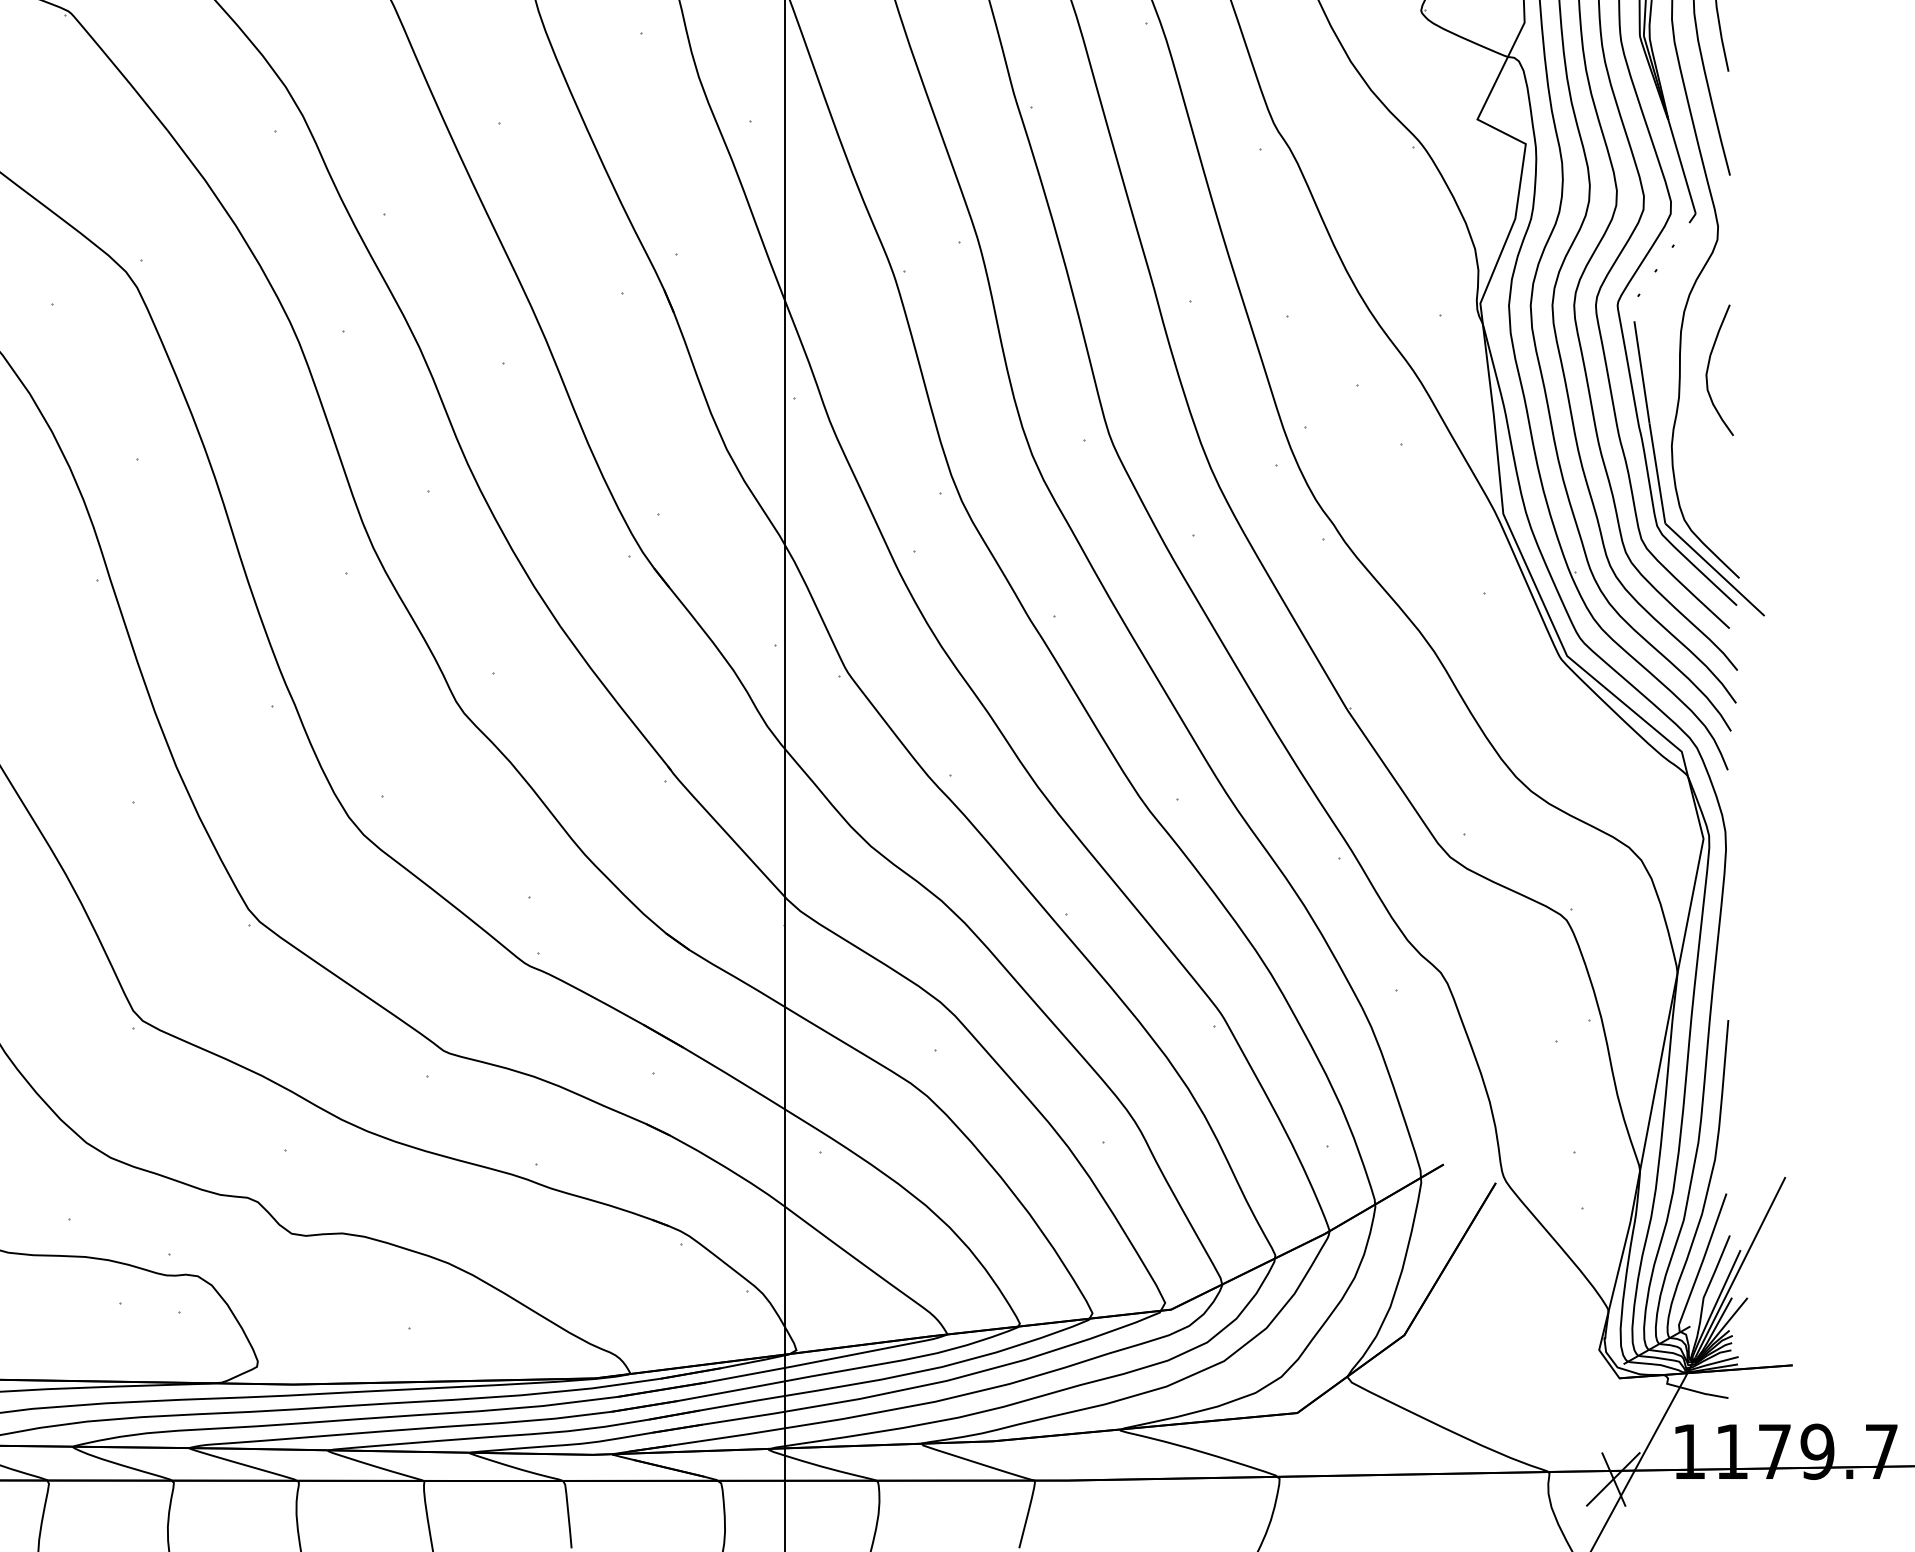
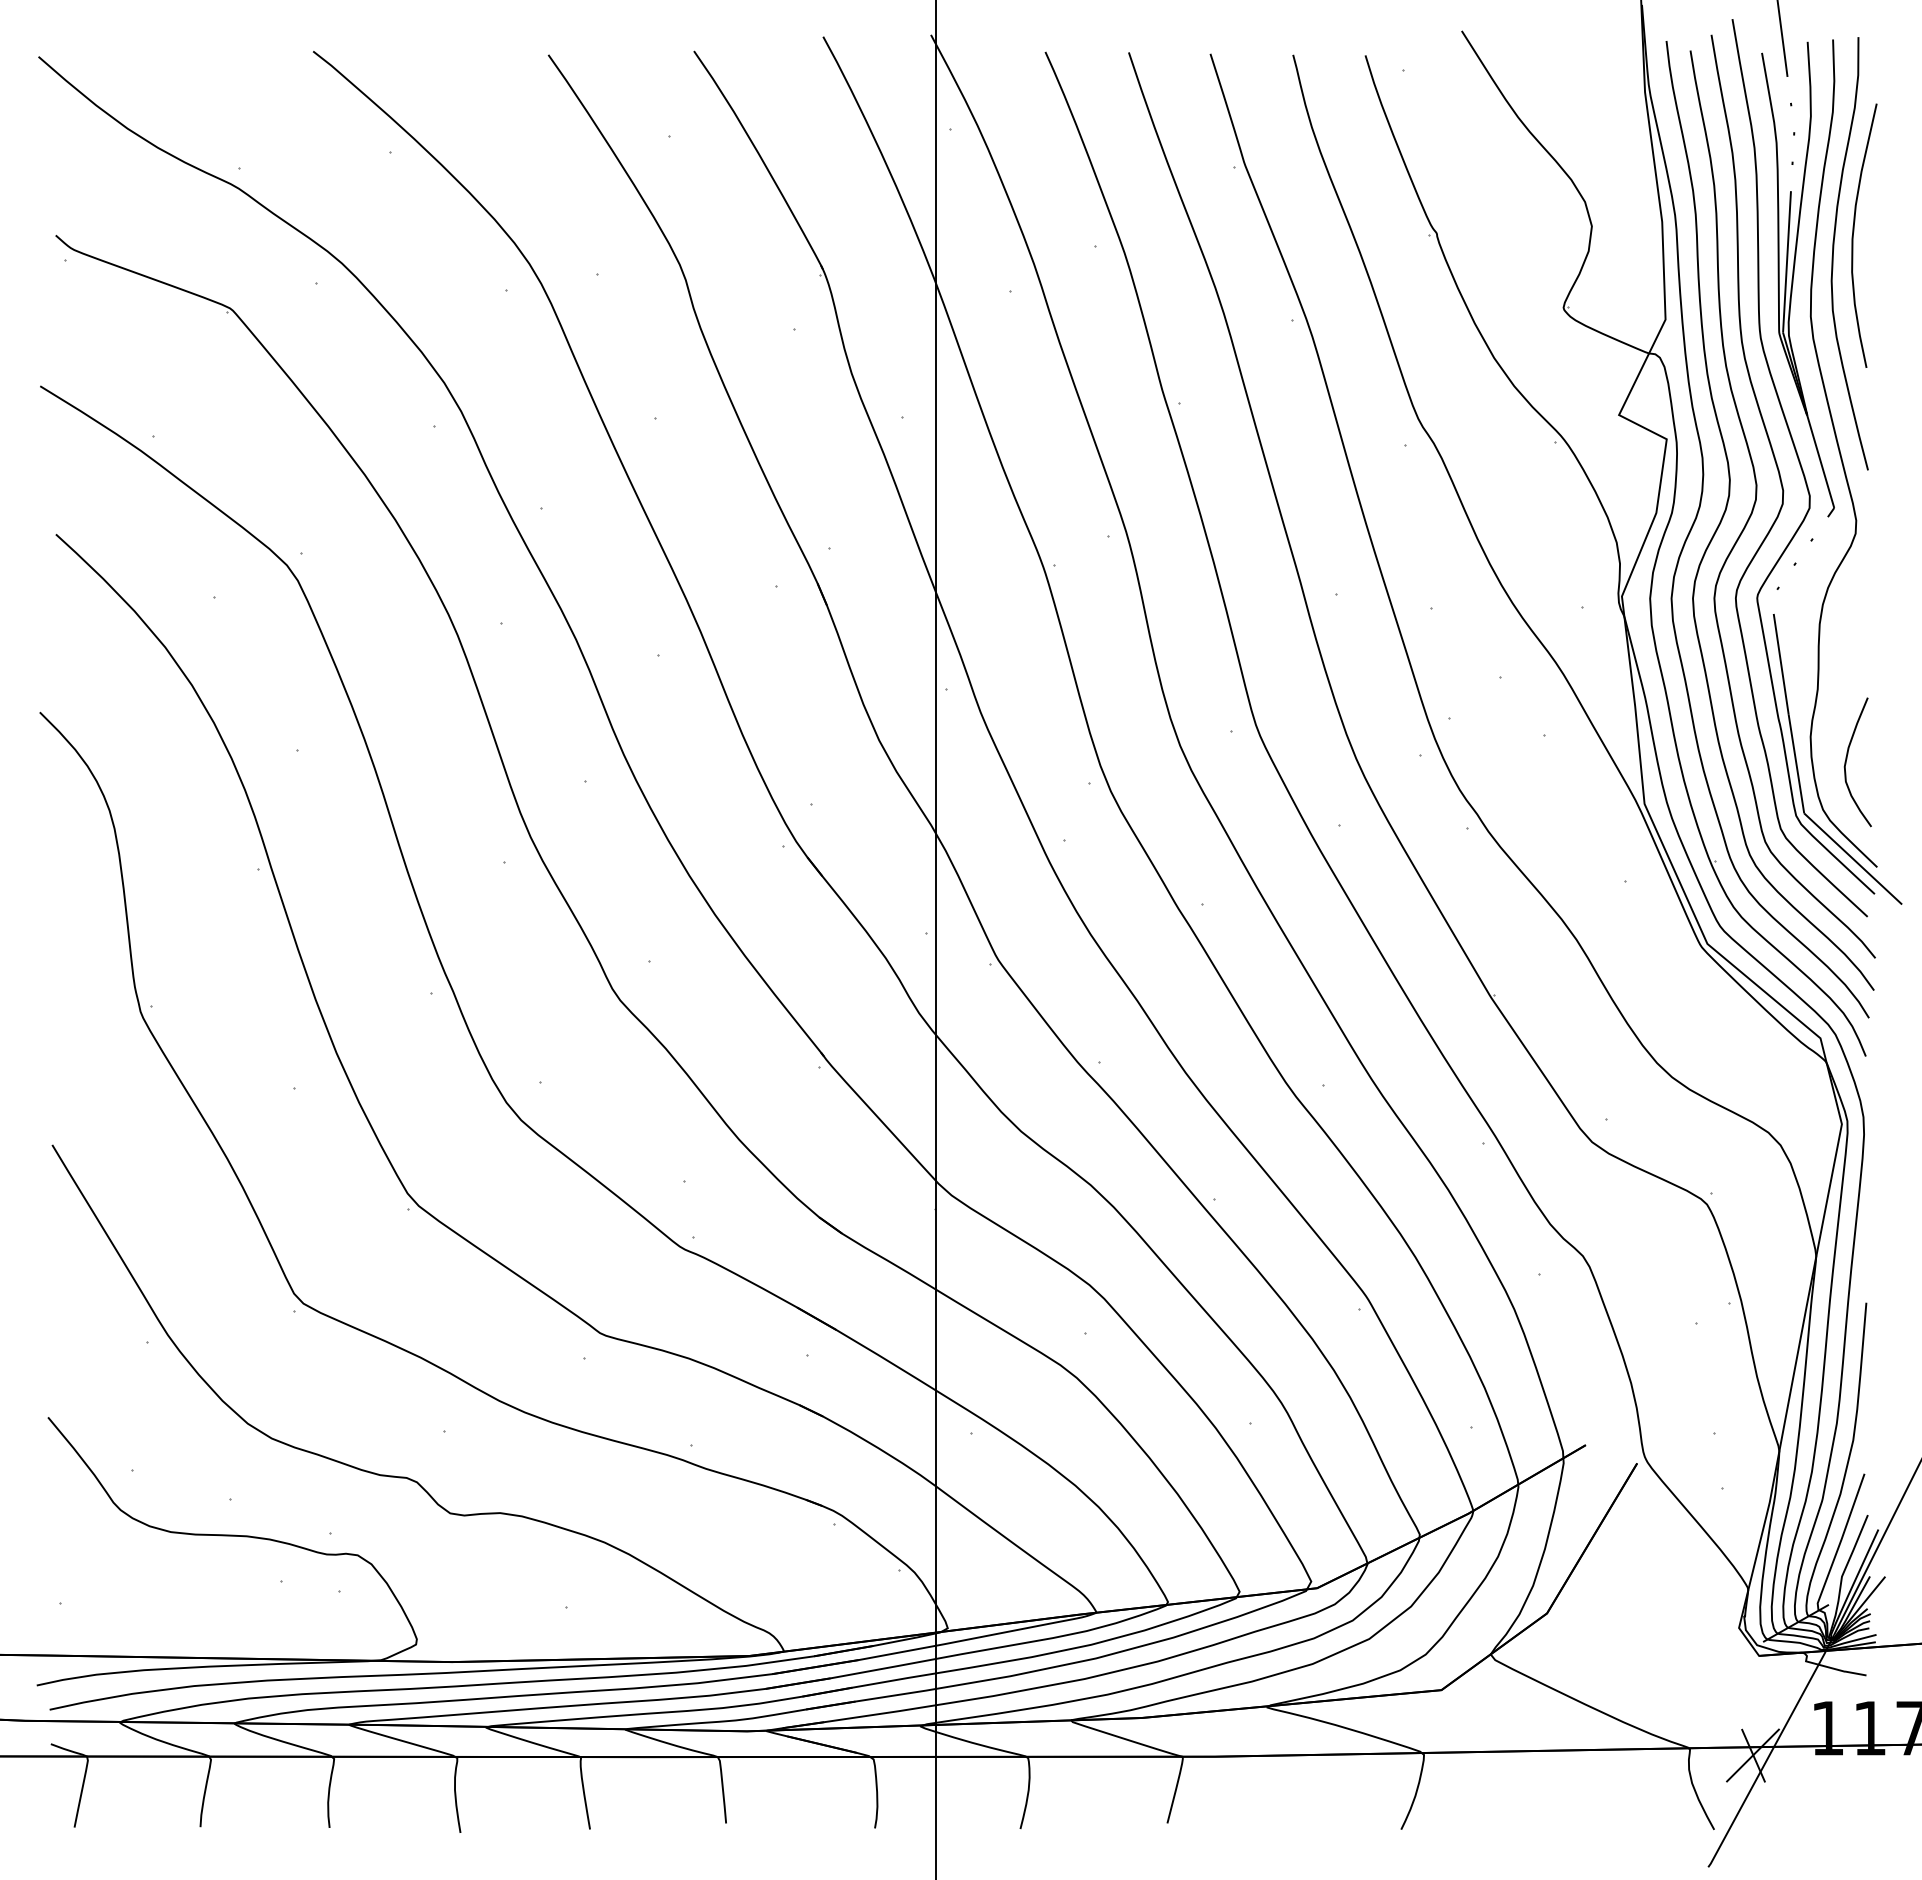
curve: (1709, 367) -> (1847, 759), moved

